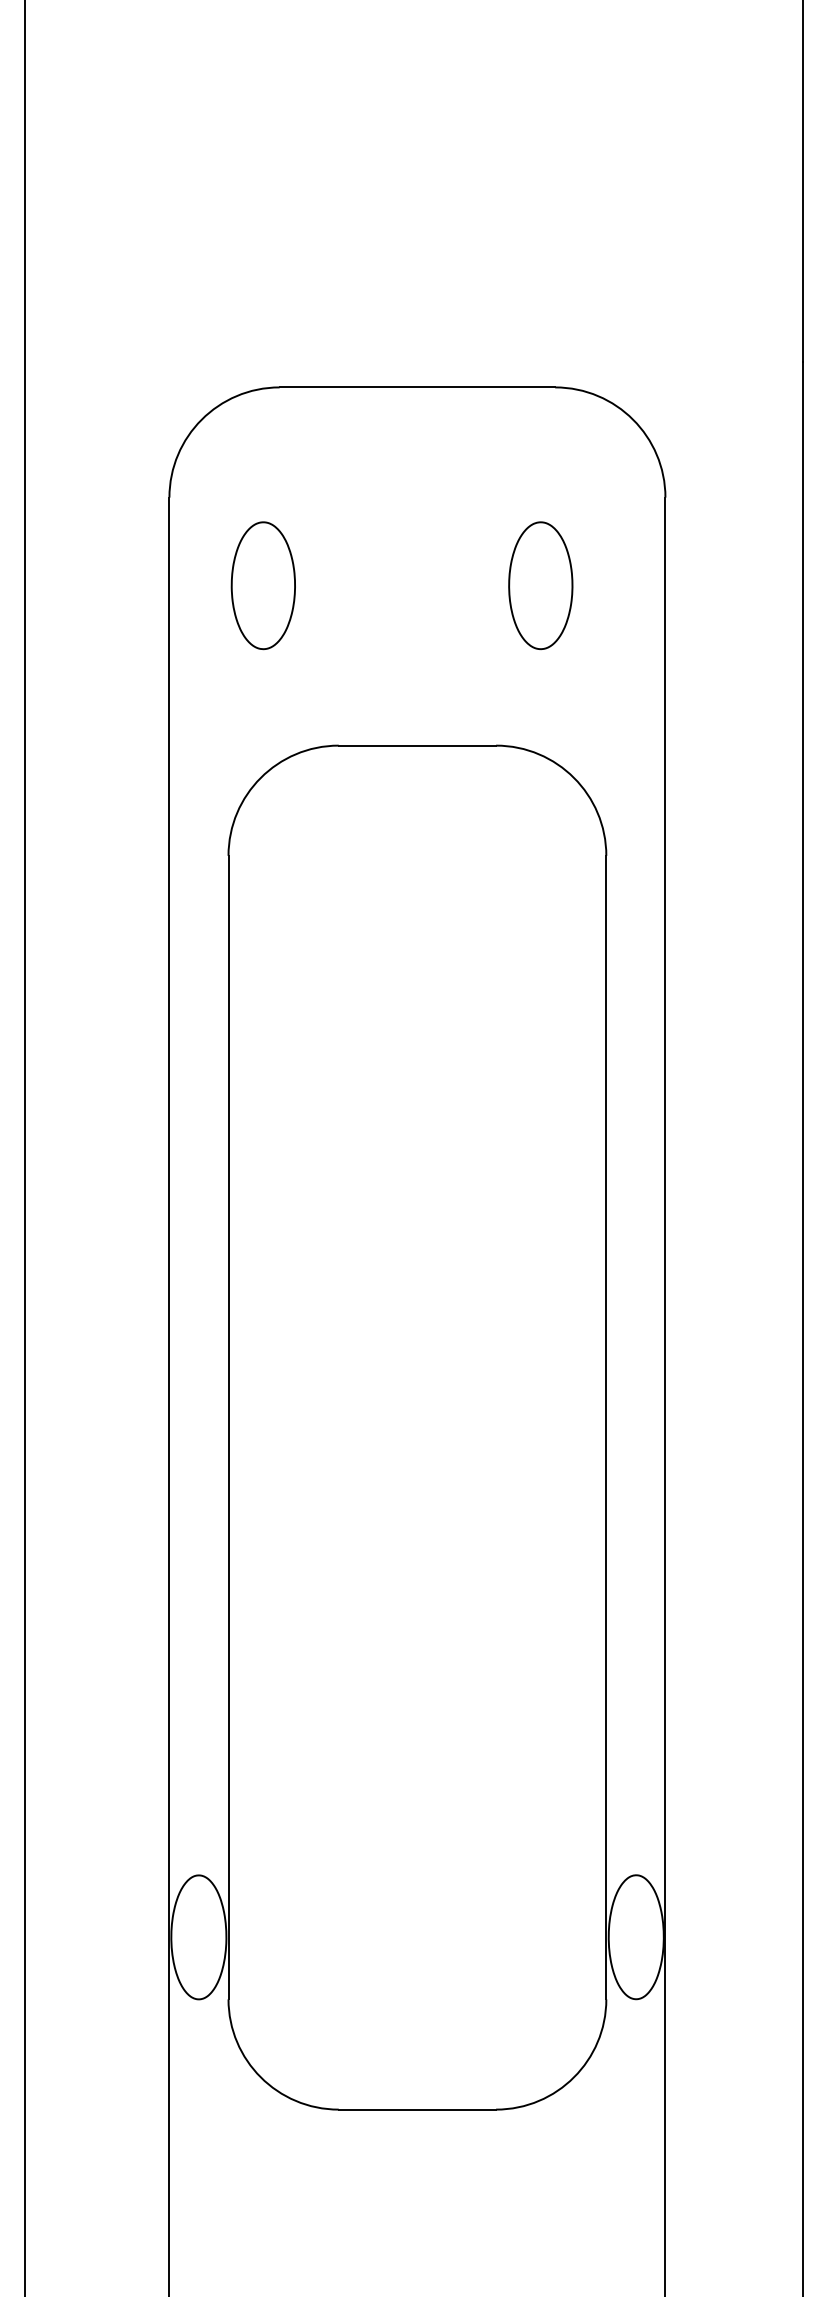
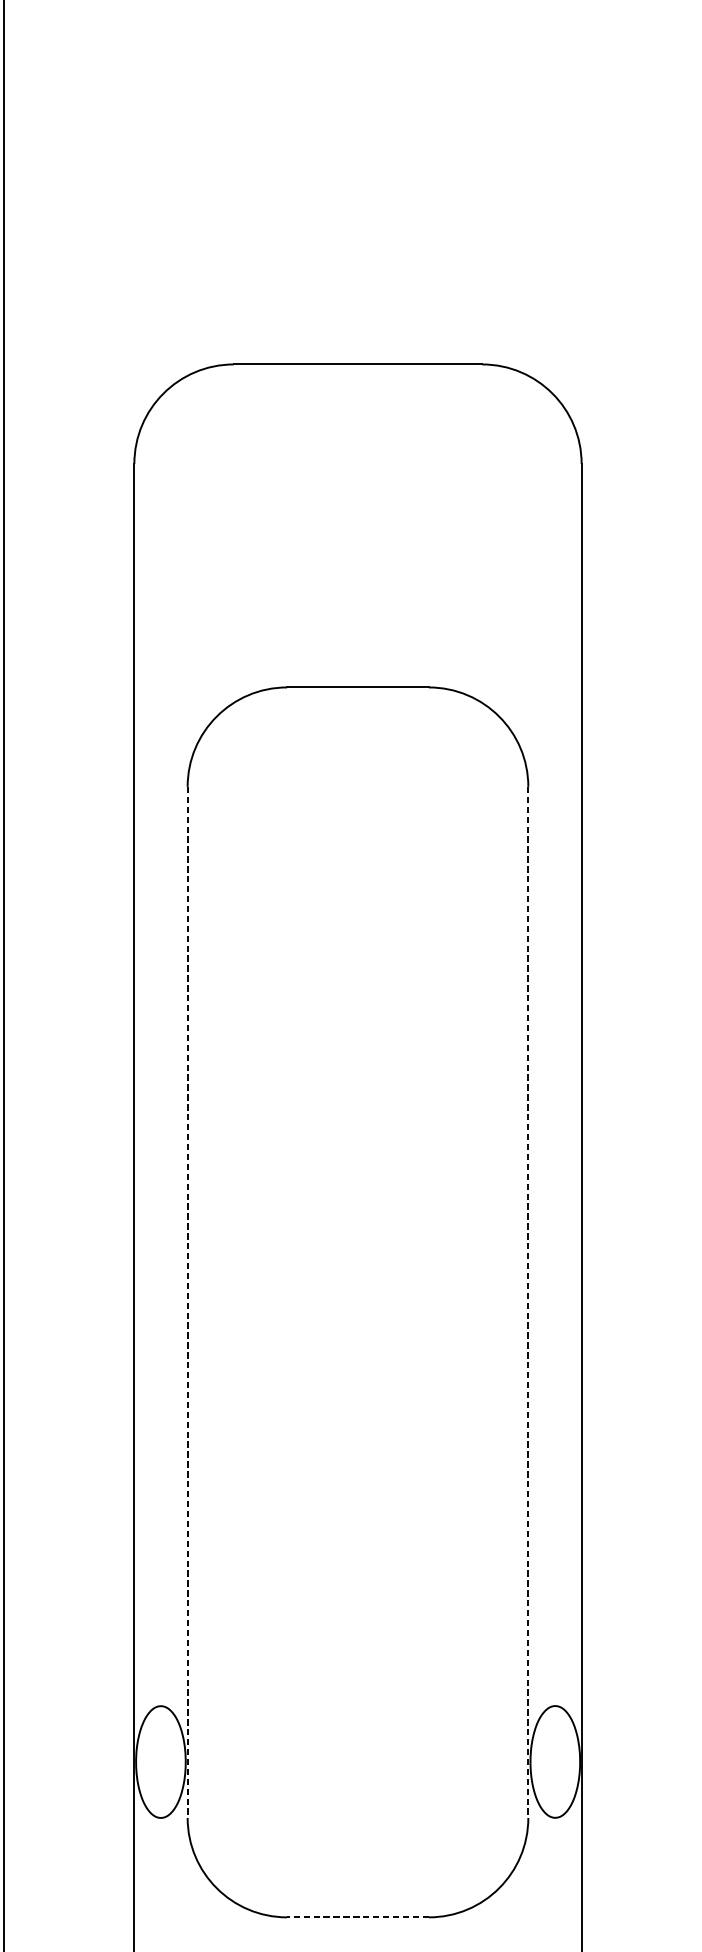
part: (262, 585) -> (218, 543), removed
part: (540, 585) -> (468, 543), removed
line: (228, 1427) -> (187, 1302), solid -> dashed
line: (606, 1427) -> (528, 1302), solid -> dashed
line: (417, 2109) -> (358, 1917), solid -> dashed

